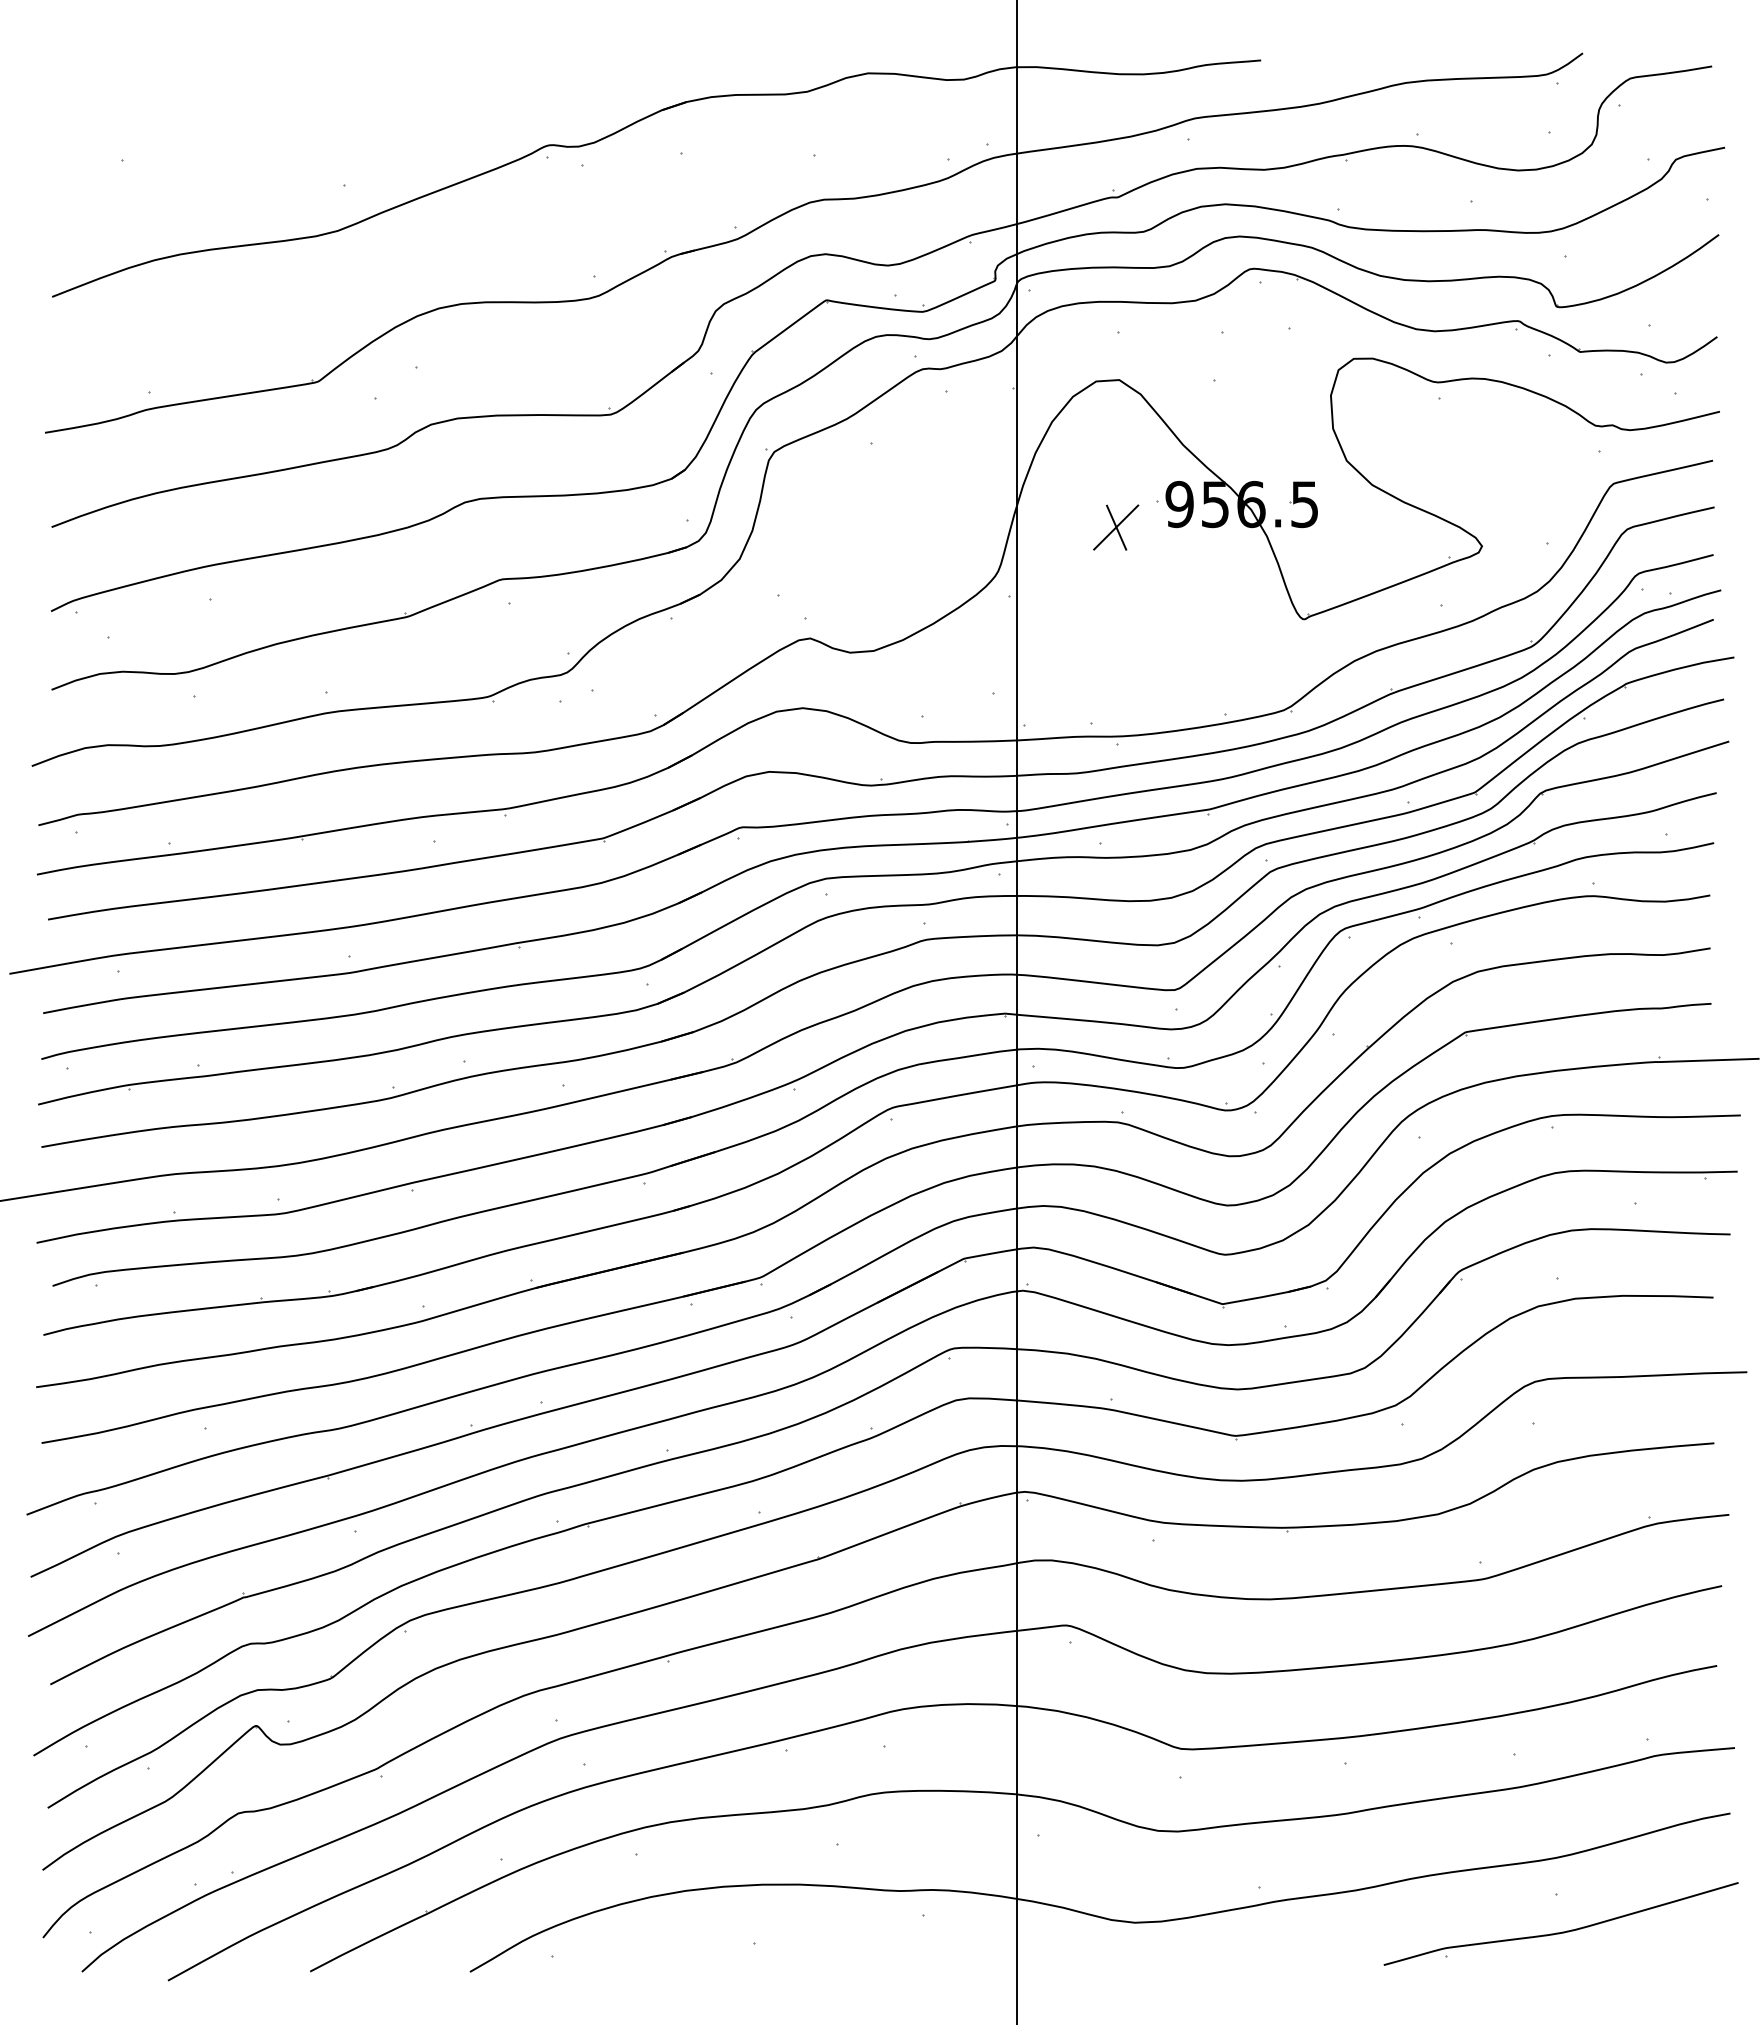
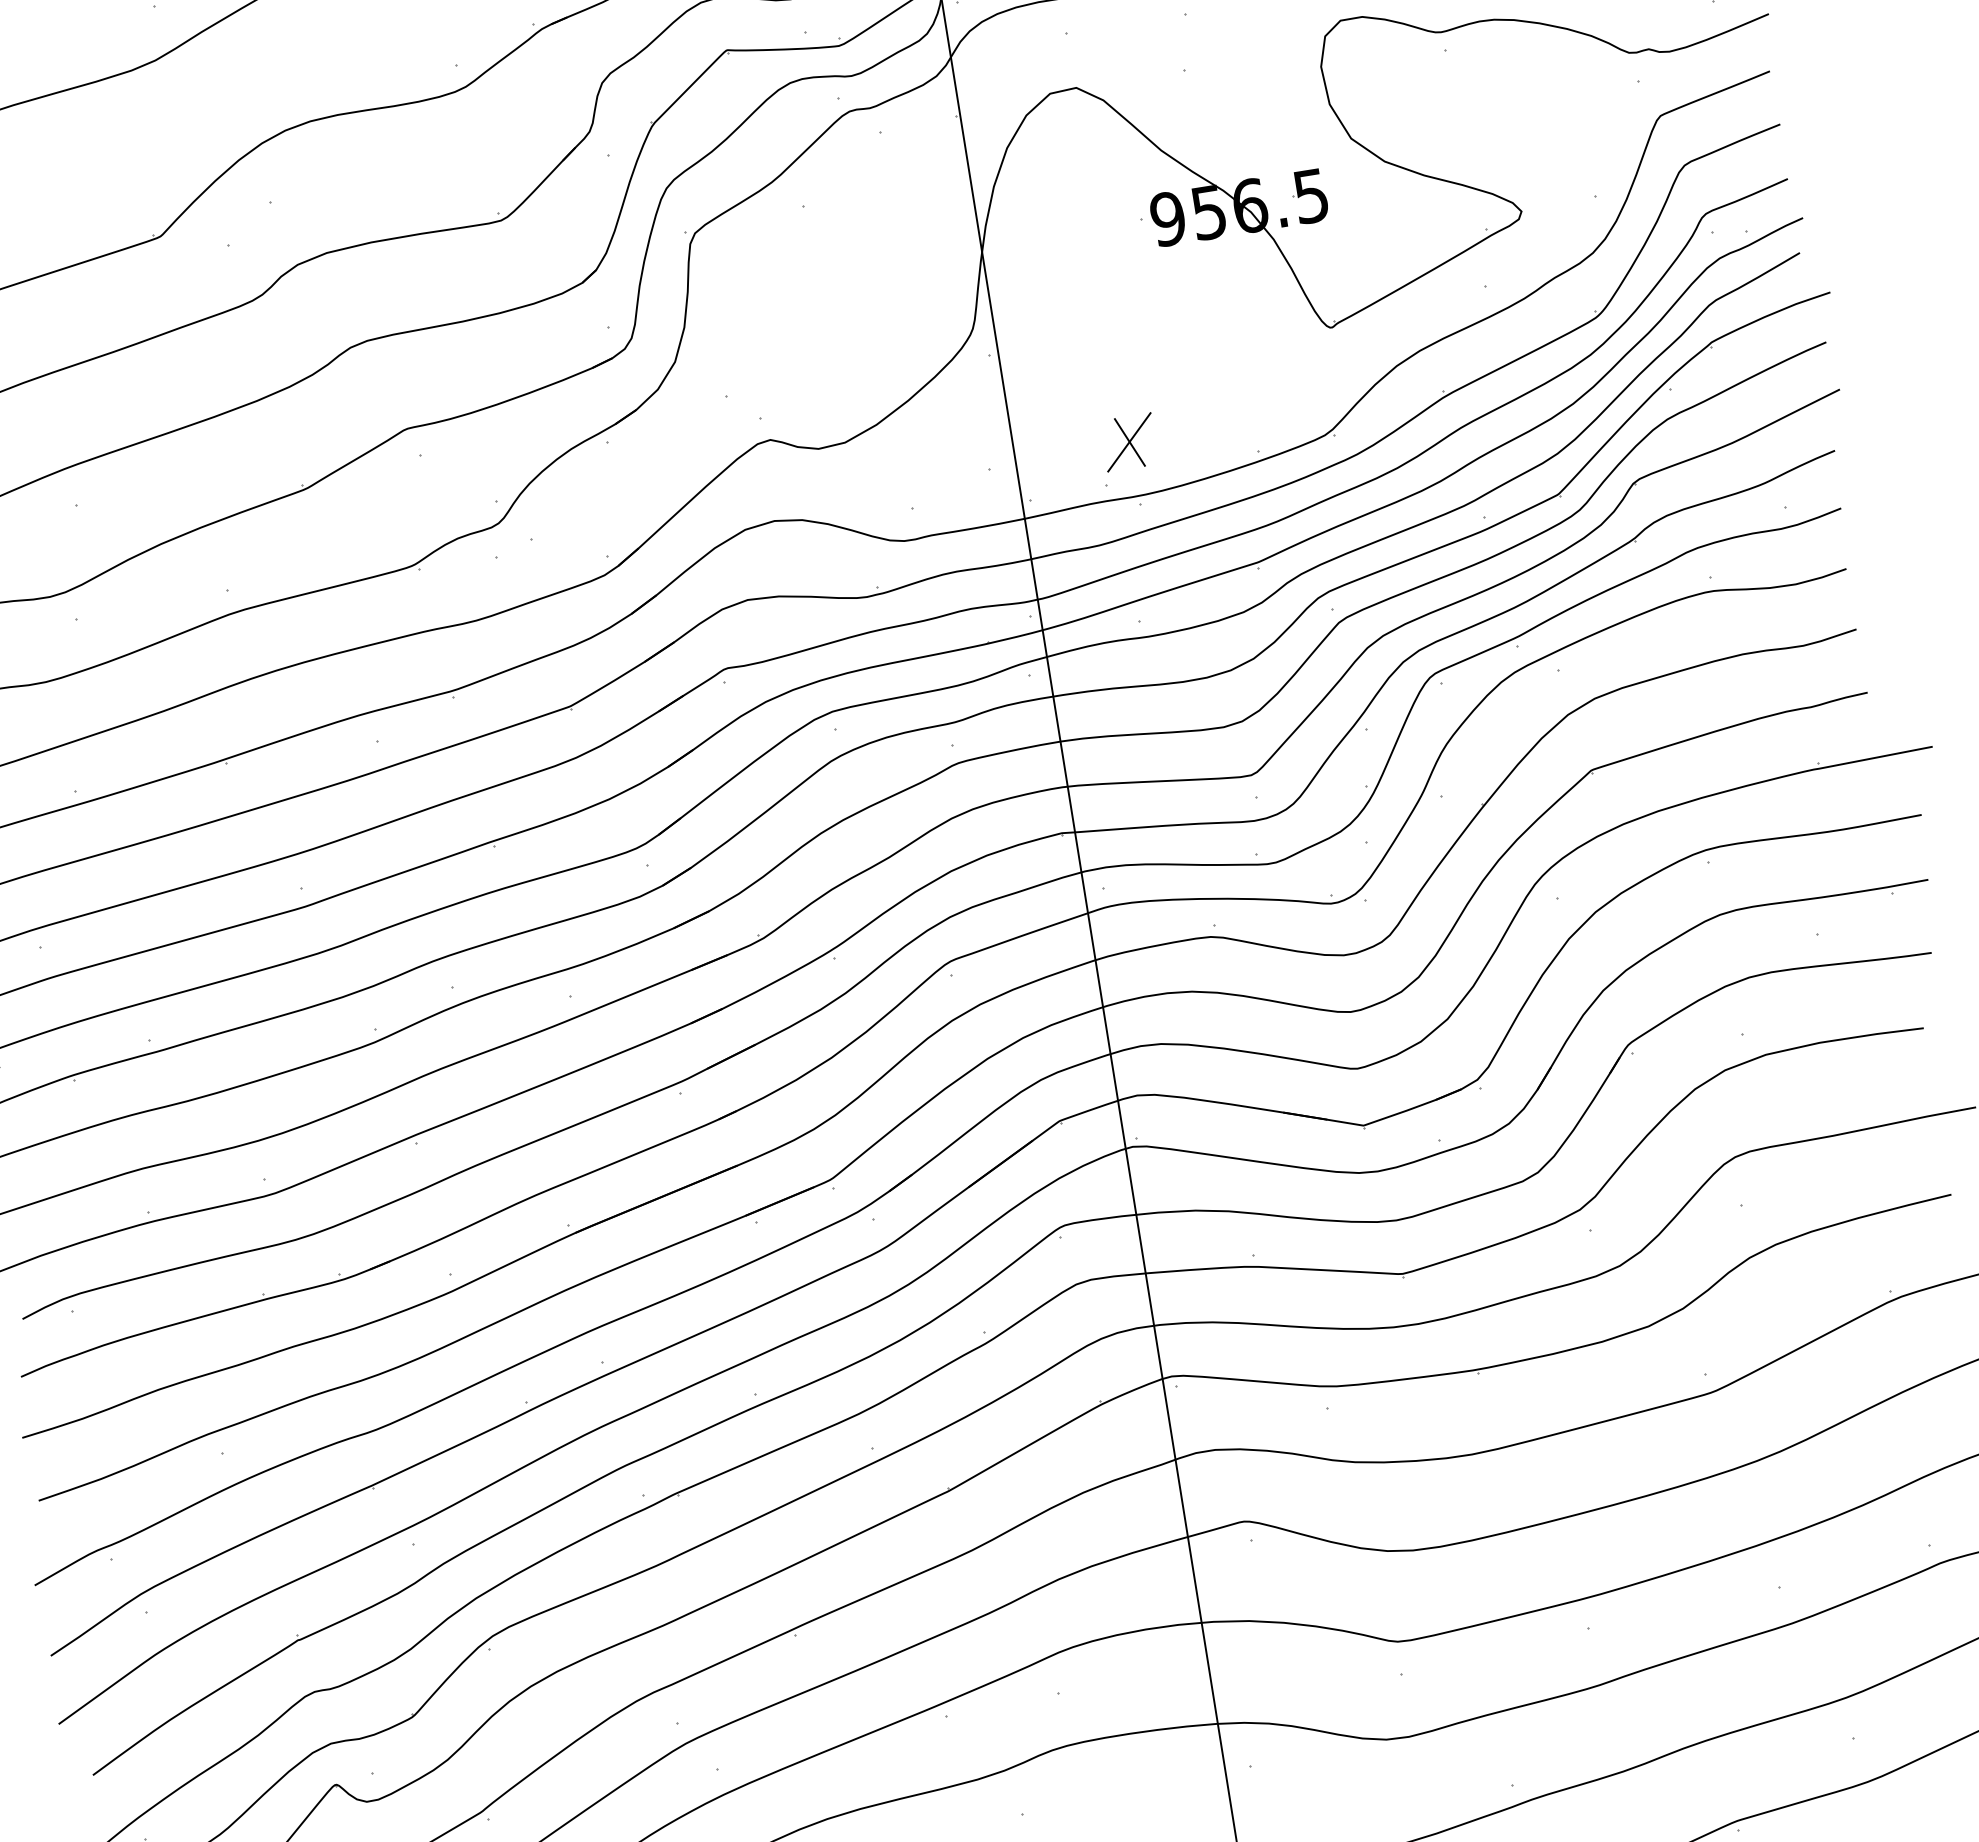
part: (1116, 527) -> (1129, 442), moved

